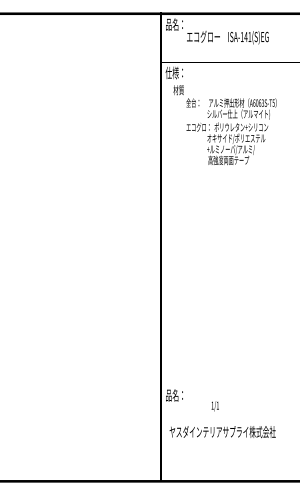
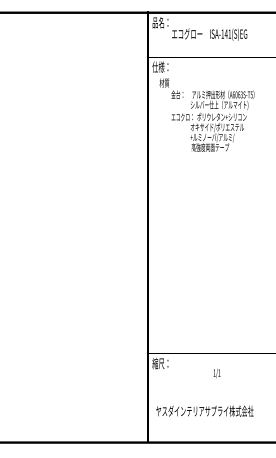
text: (172, 395) -> (158, 363), 品名： -> 縮尺：
text: (214, 406) -> (216, 373), moved
text: (222, 431) -> (204, 410), moved

